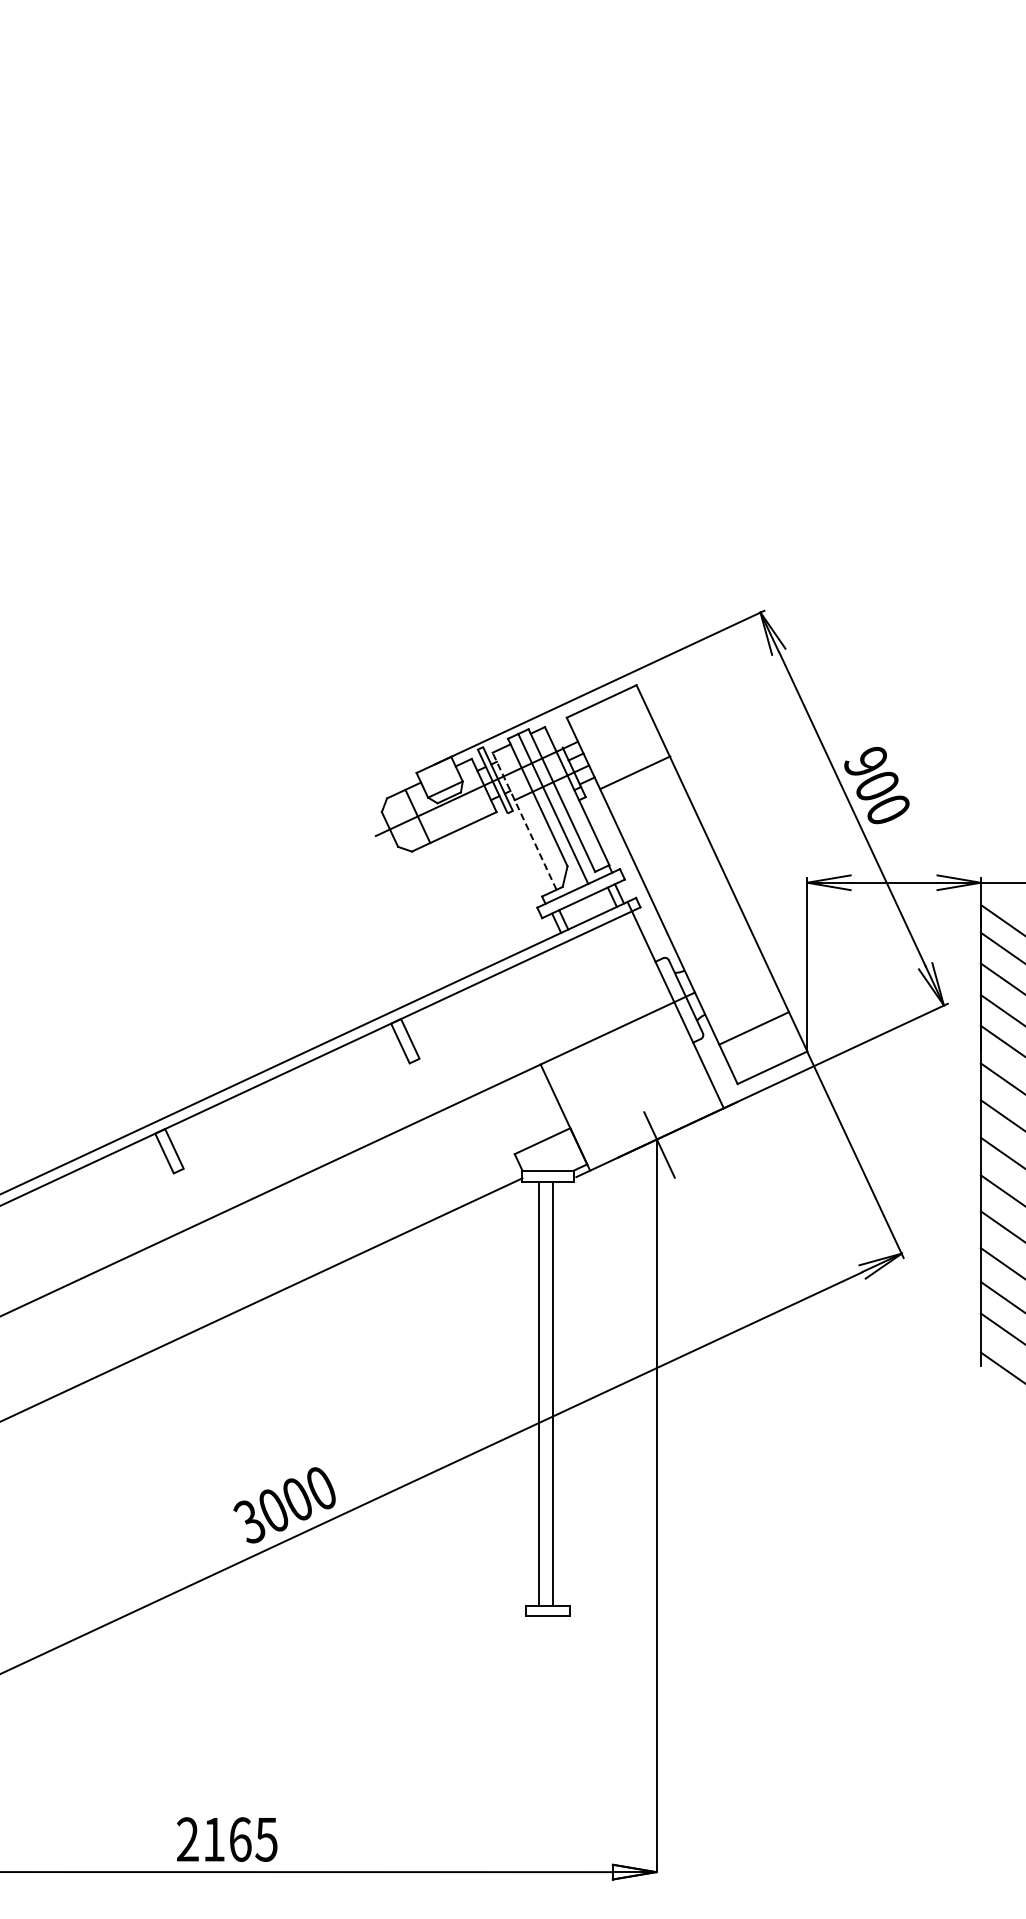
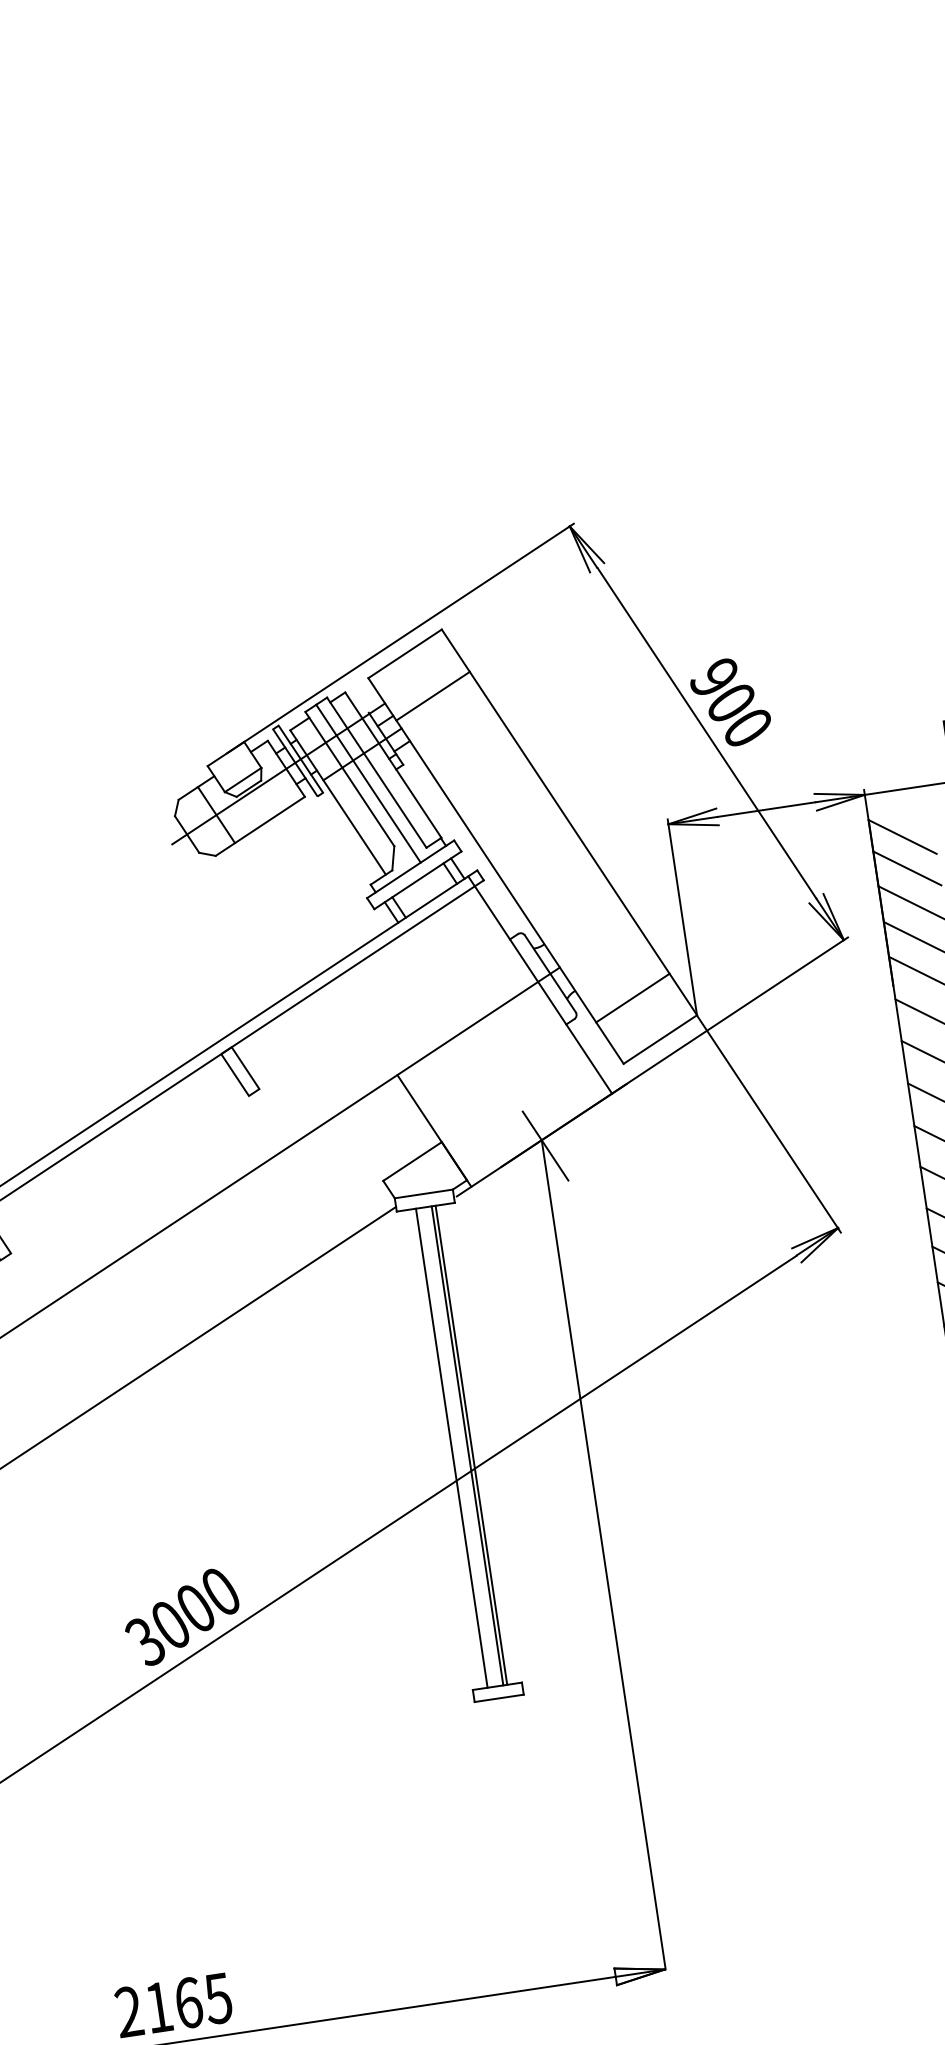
line: (635, 772) -> (433, 695), moved
line: (524, 821) -> (338, 802), dashed -> solid
line: (556, 1393) -> (470, 1444), added

